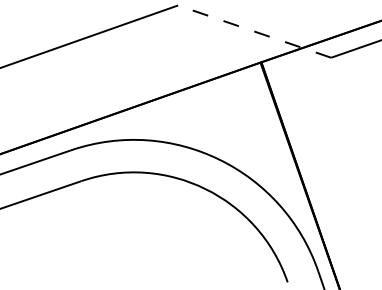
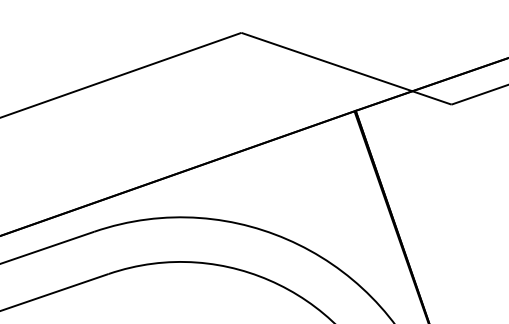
line: (254, 31) -> (346, 68), dashed -> solid

